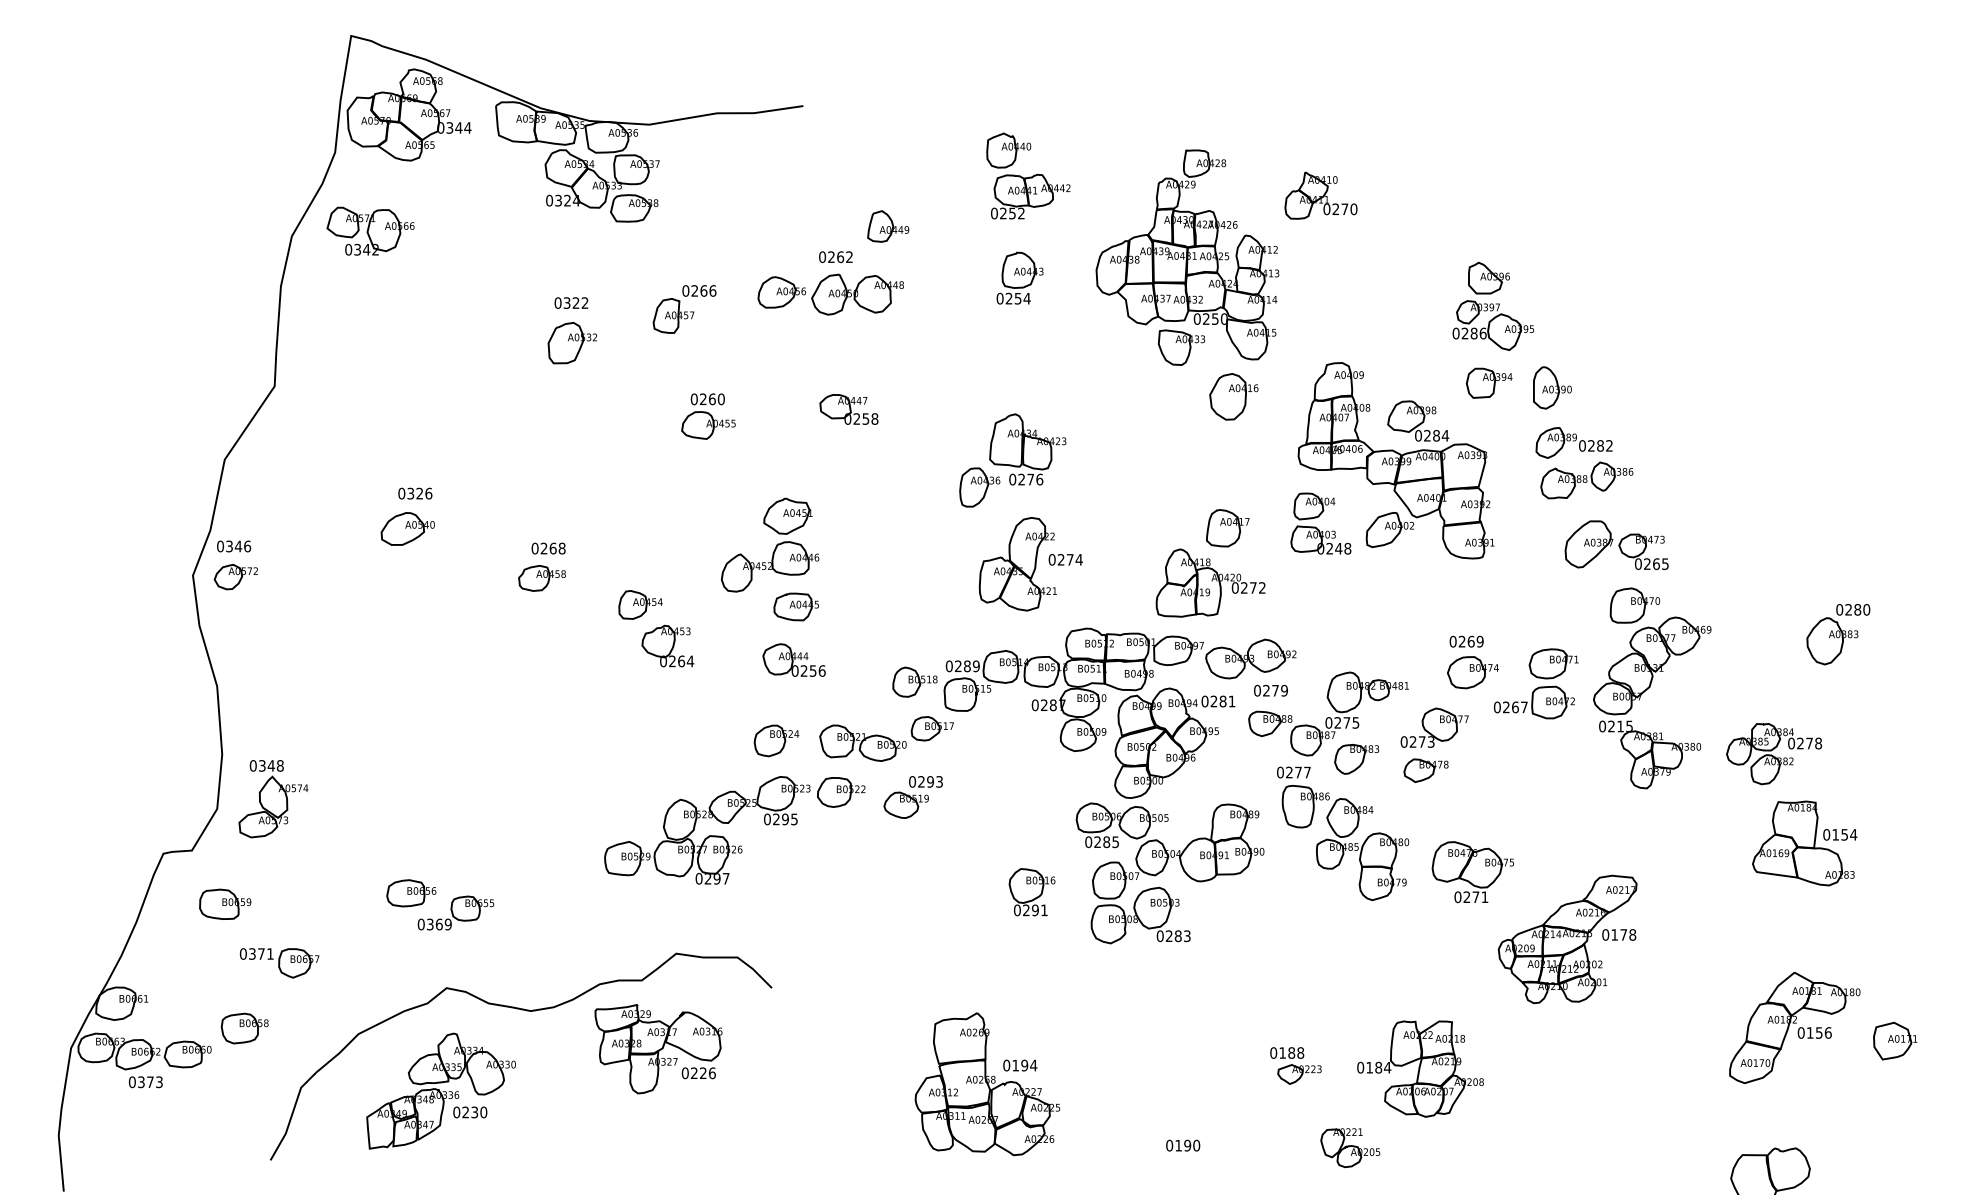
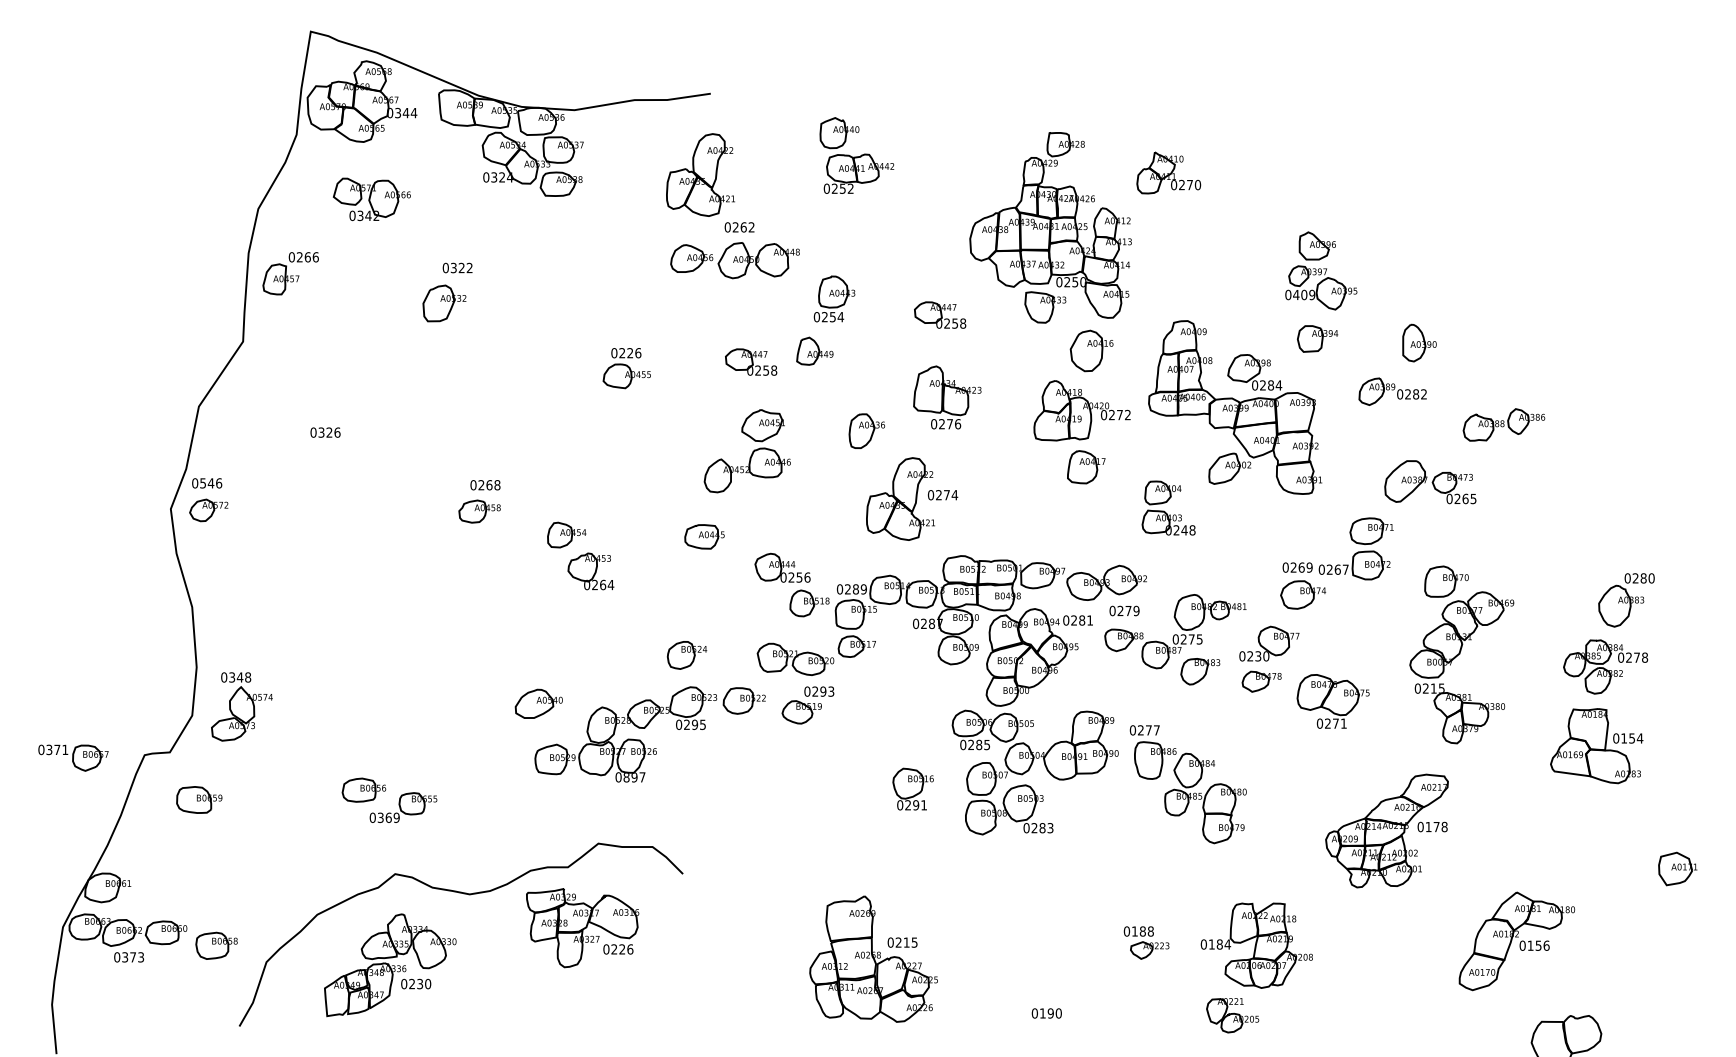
part: (1027, 175) -> (856, 155), moved
part: (791, 197) -> (700, 174), added
part: (887, 225) -> (814, 350), moved
part: (370, 231) -> (371, 199), moved
part: (1019, 277) -> (834, 298), moved
text: (571, 302) -> (457, 267), moved
part: (684, 309) -> (290, 273), moved
text: (1474, 333) -> (1304, 294), 0286 -> 0409
part: (572, 343) -> (444, 303), moved
part: (1062, 355) -> (940, 314), added
part: (1552, 387) -> (1419, 342), moved
text: (717, 399) -> (634, 353), 0260 -> 0226
part: (1027, 449) -> (947, 397), moved
part: (1586, 479) -> (1503, 424), moved
text: (415, 493) -> (325, 432), moved
part: (1320, 522) -> (1168, 507), moved
part: (407, 528) -> (538, 703), moved
text: (228, 545) -> (202, 482), 0346 -> 0546
part: (769, 545) -> (746, 451), moved
part: (1209, 582) -> (1081, 410), moved
part: (1838, 634) -> (1626, 600), moved
part: (793, 659) -> (782, 567), moved
part: (1535, 683) -> (1355, 548), moved
part: (1651, 687) -> (1461, 654), moved
part: (885, 738) -> (815, 655), moved
text: (1426, 742) -> (1262, 656), 0273 -> 0230
part: (1773, 753) -> (1605, 666), moved
part: (1342, 833) -> (1187, 784), moved
part: (1472, 872) -> (1332, 701), moved
text: (708, 878) -> (626, 777), 0297 -> 0897
part: (279, 962) -> (73, 757), moved
part: (244, 1028) -> (216, 945), moved
part: (1794, 1028) -> (1516, 941), moved
part: (1894, 1040) -> (1677, 868), moved
text: (1024, 1065) -> (906, 942), 0194 -> 0215
part: (1350, 1147) -> (1232, 1015), moved

